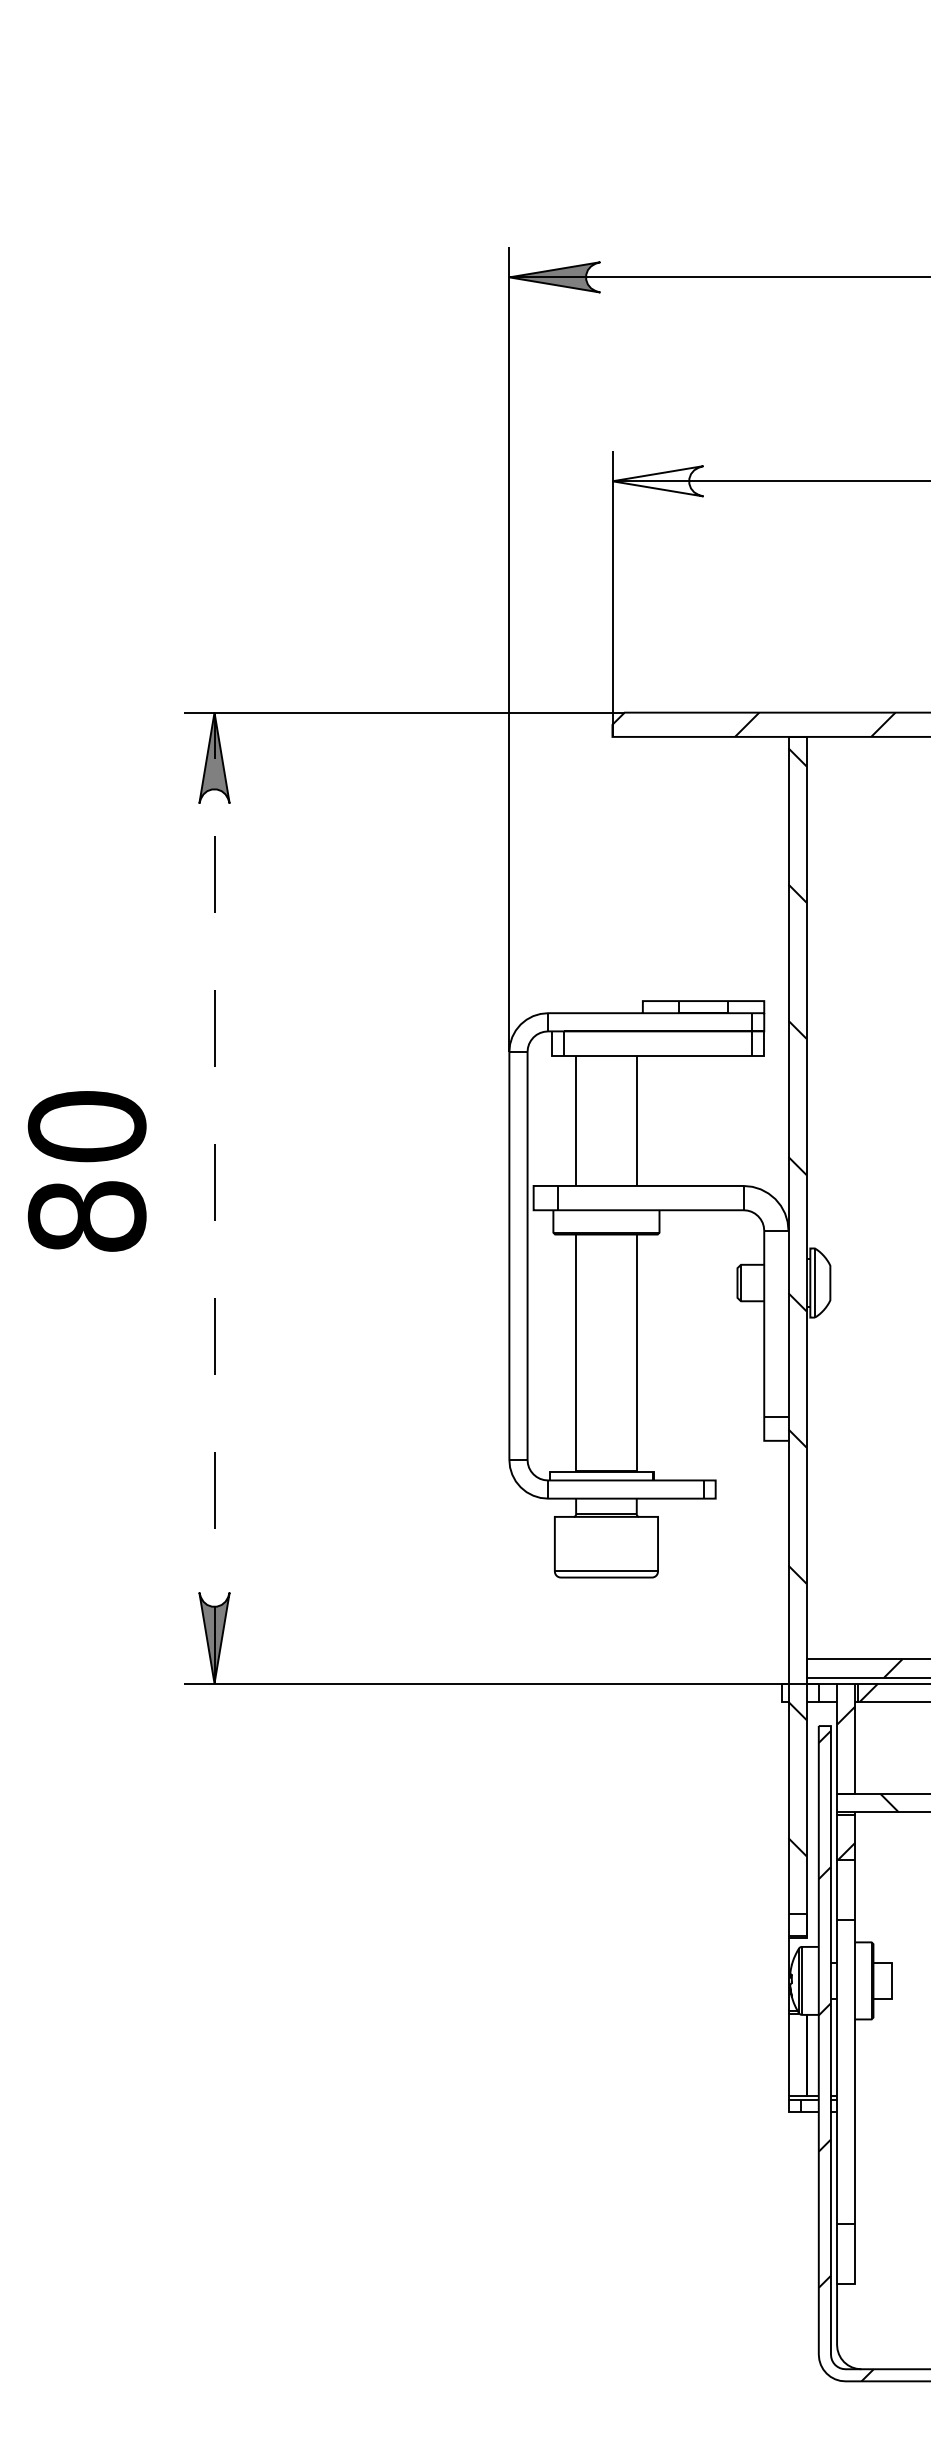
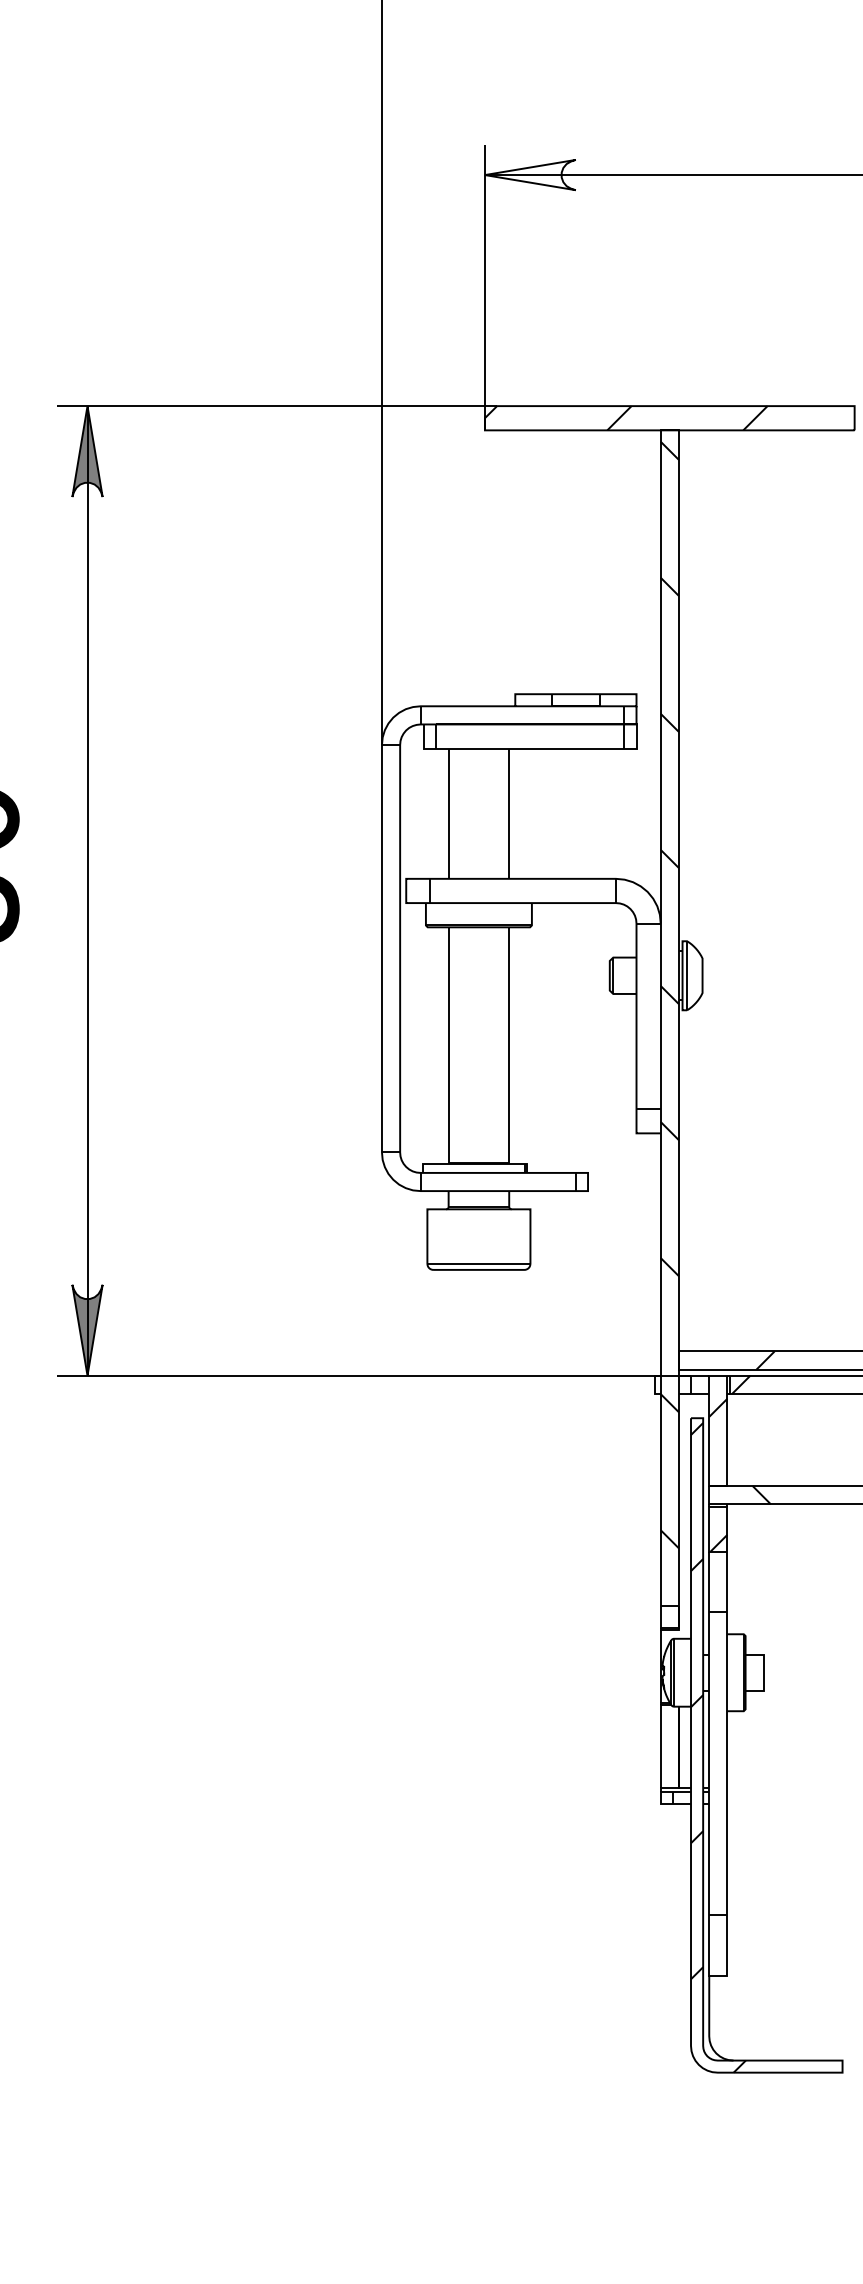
line: (214, 1197) -> (87, 890), dashed -> solid

